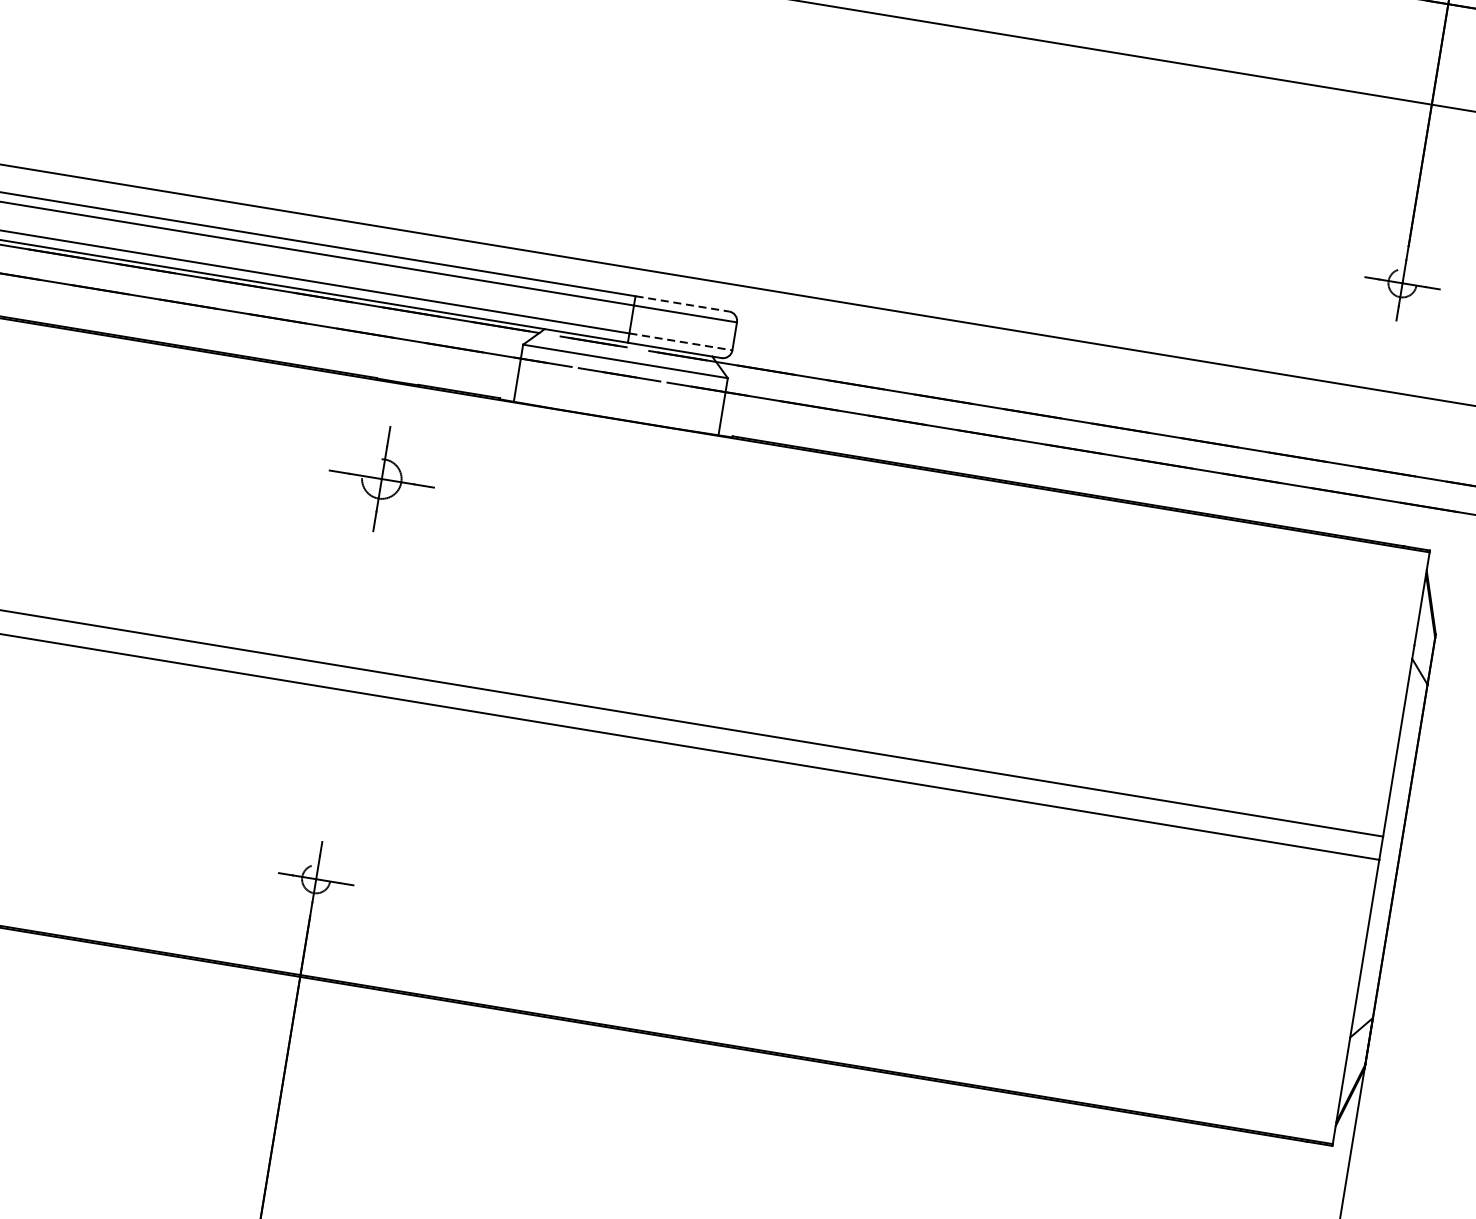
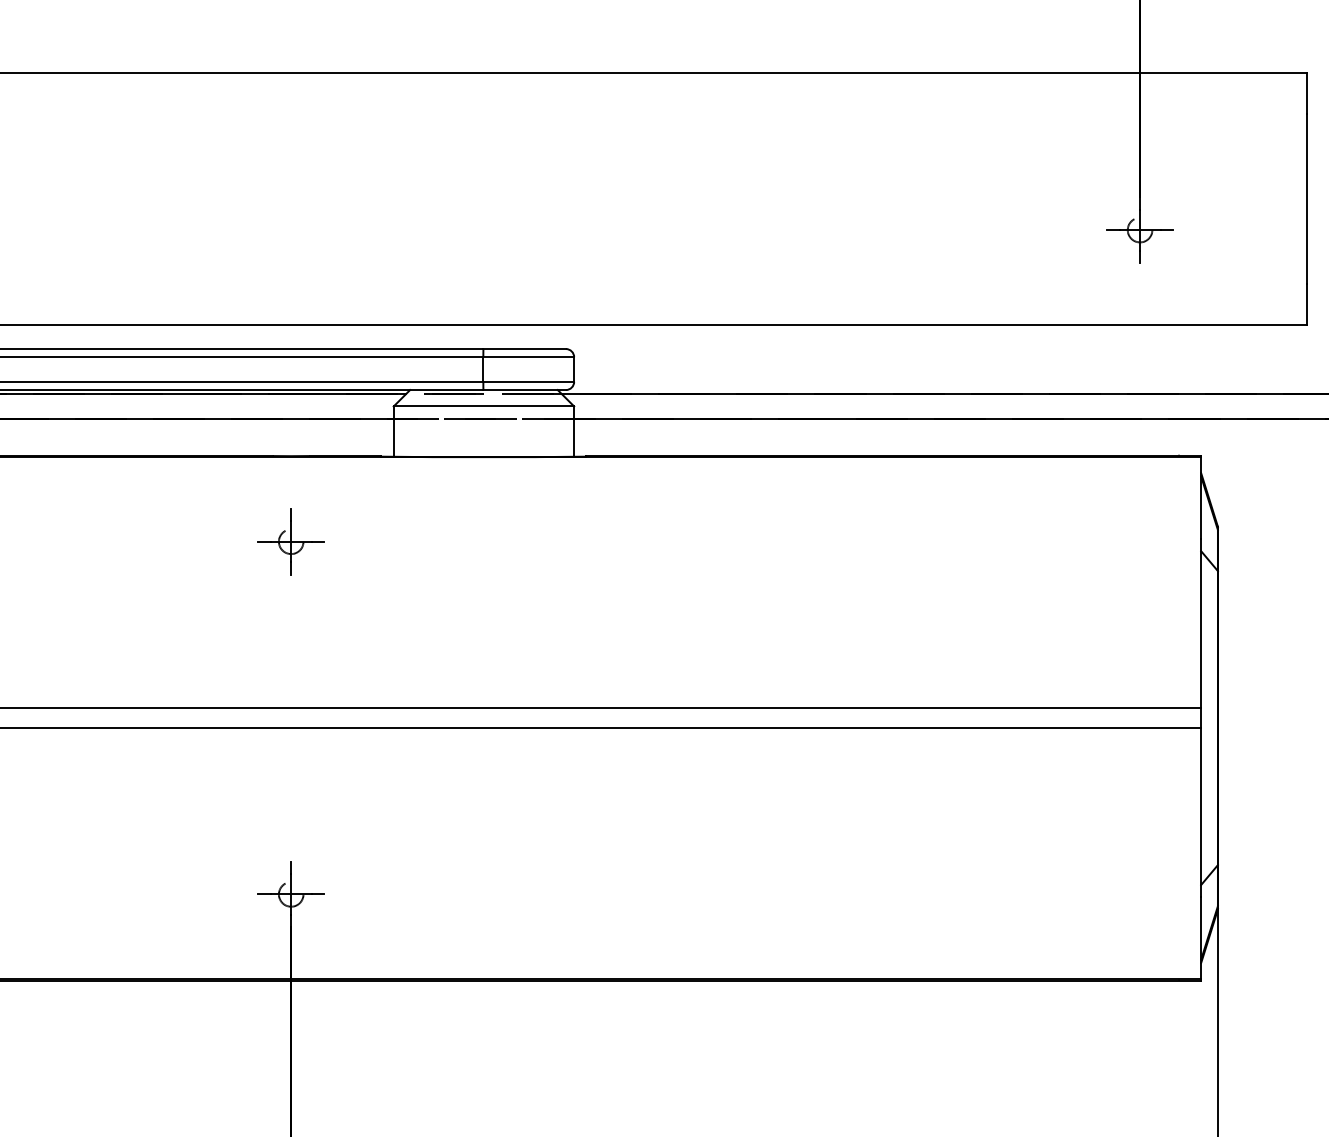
line: (683, 304) -> (525, 349), dashed -> solid
line: (681, 341) -> (529, 381), dashed -> solid
part: (380, 478) -> (290, 541), size x0.71

